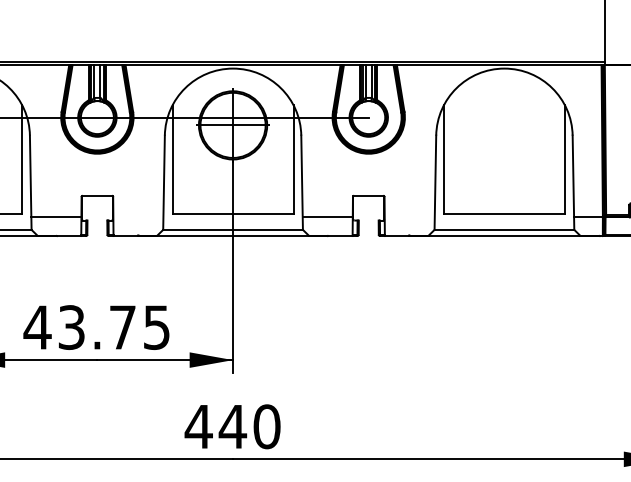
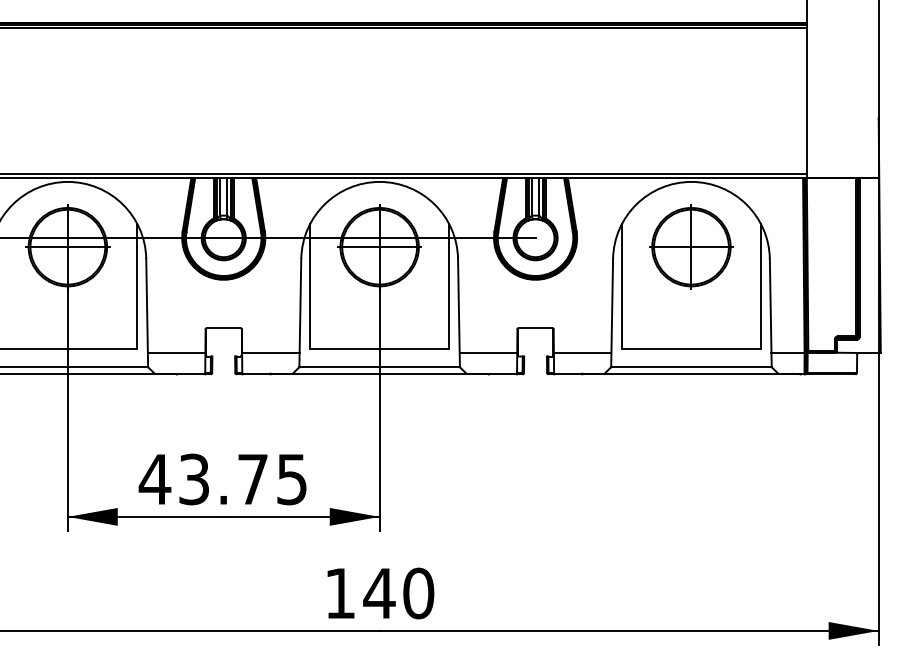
part: (504, 124) -> (691, 246), added
line: (138, 217) -> (270, 352), added
line: (409, 217) -> (582, 352), added
text: (198, 426) -> (340, 593), 440 -> 140

